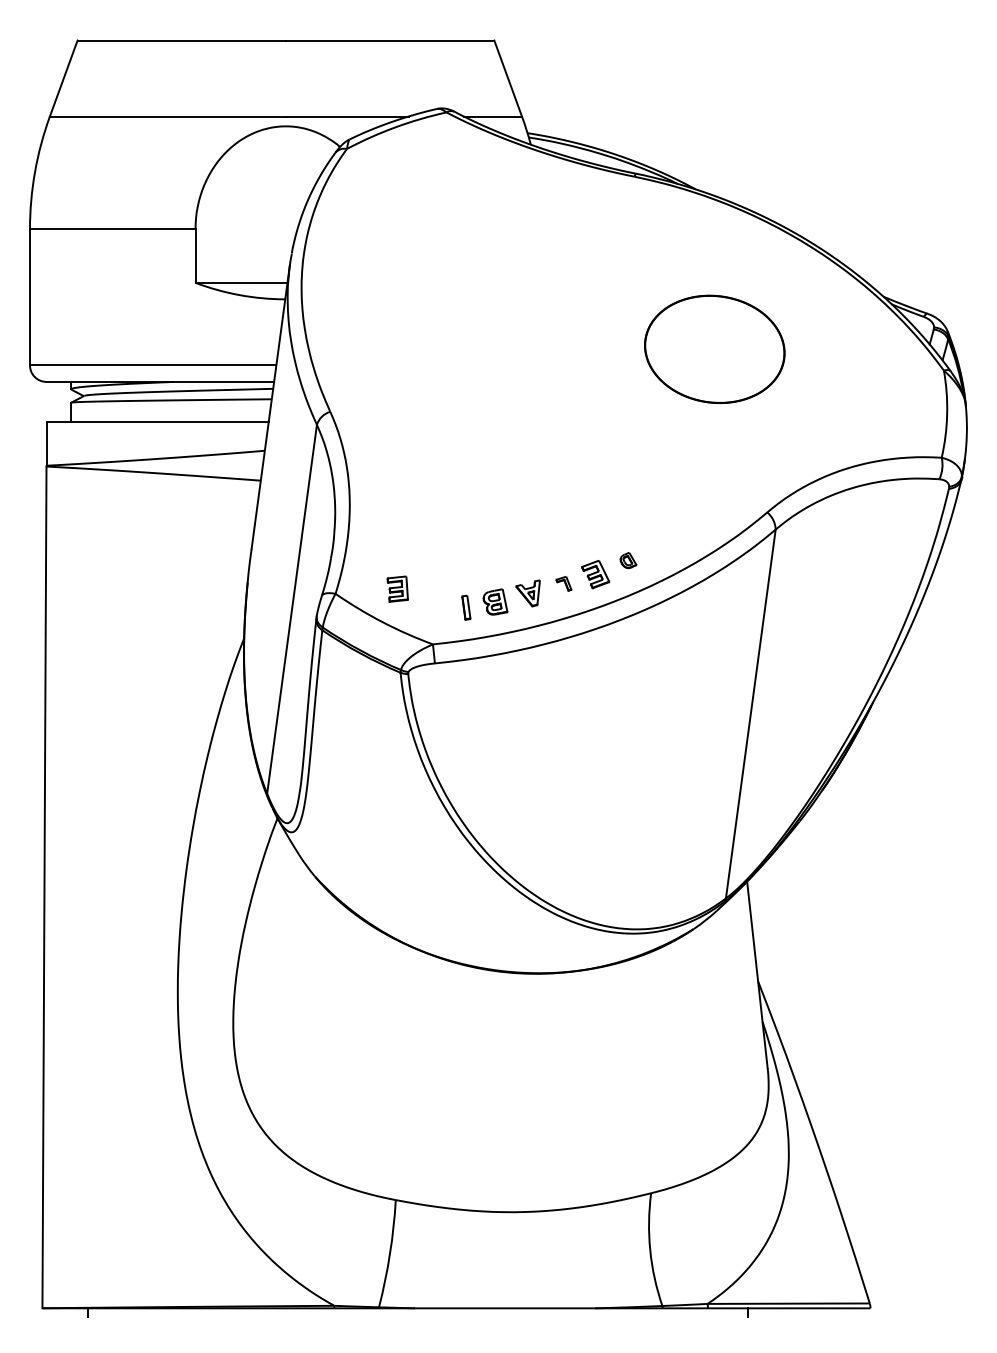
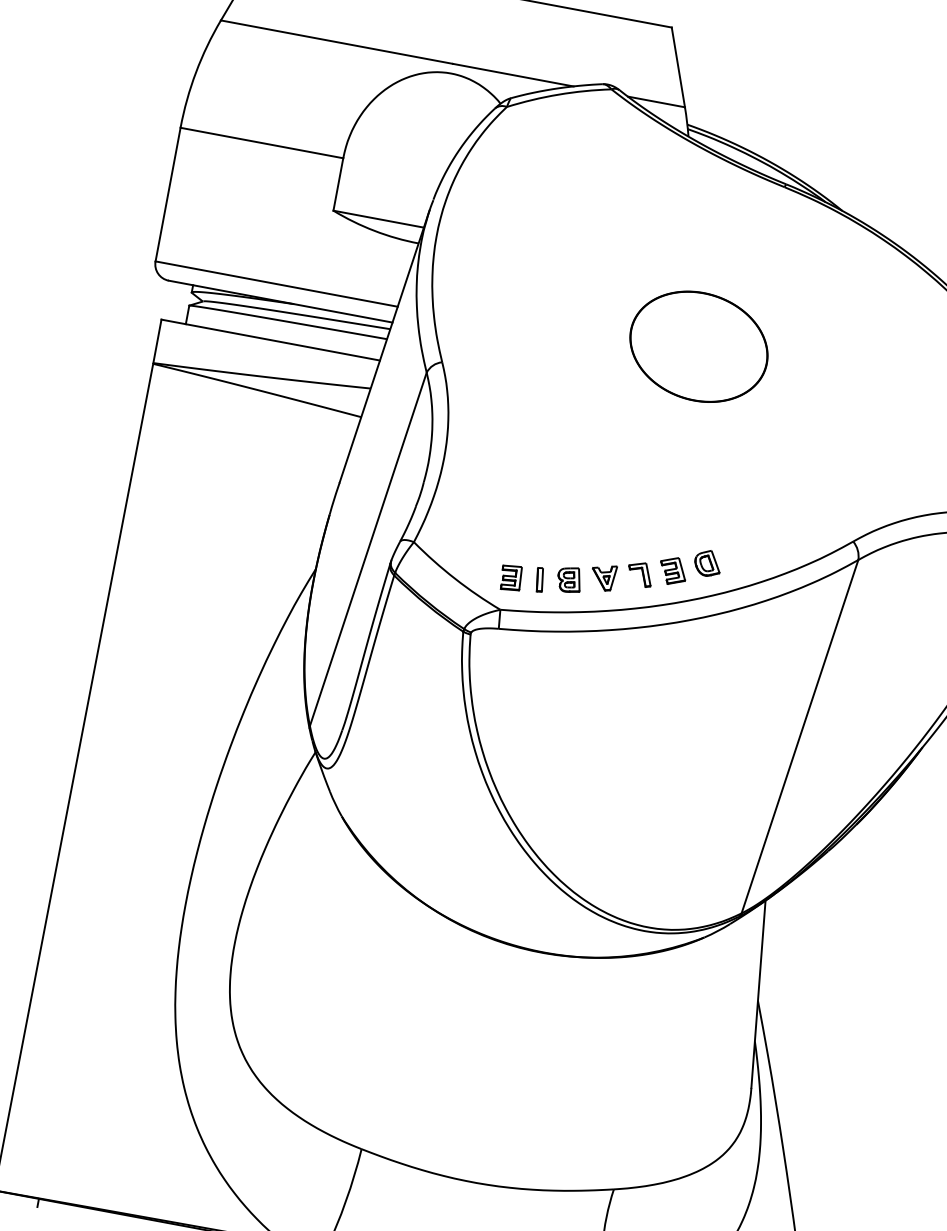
part: (714, 348) -> (698, 345), moved
part: (628, 560) -> (707, 563), size x1.67
part: (563, 583) -> (639, 573), size x1.67
part: (397, 588) -> (511, 577), moved

